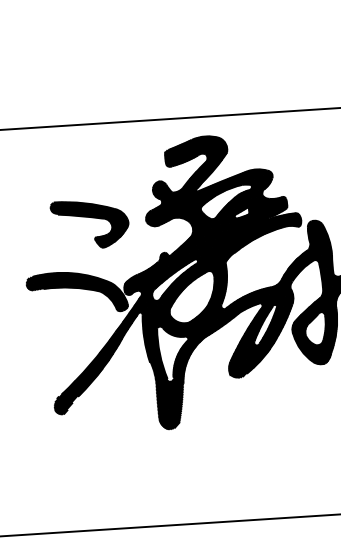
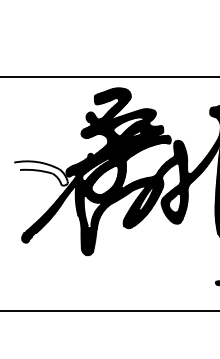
part: (90, 224) -> (49, 134), removed
hatch: (76, 292) -> (38, 173), removed

